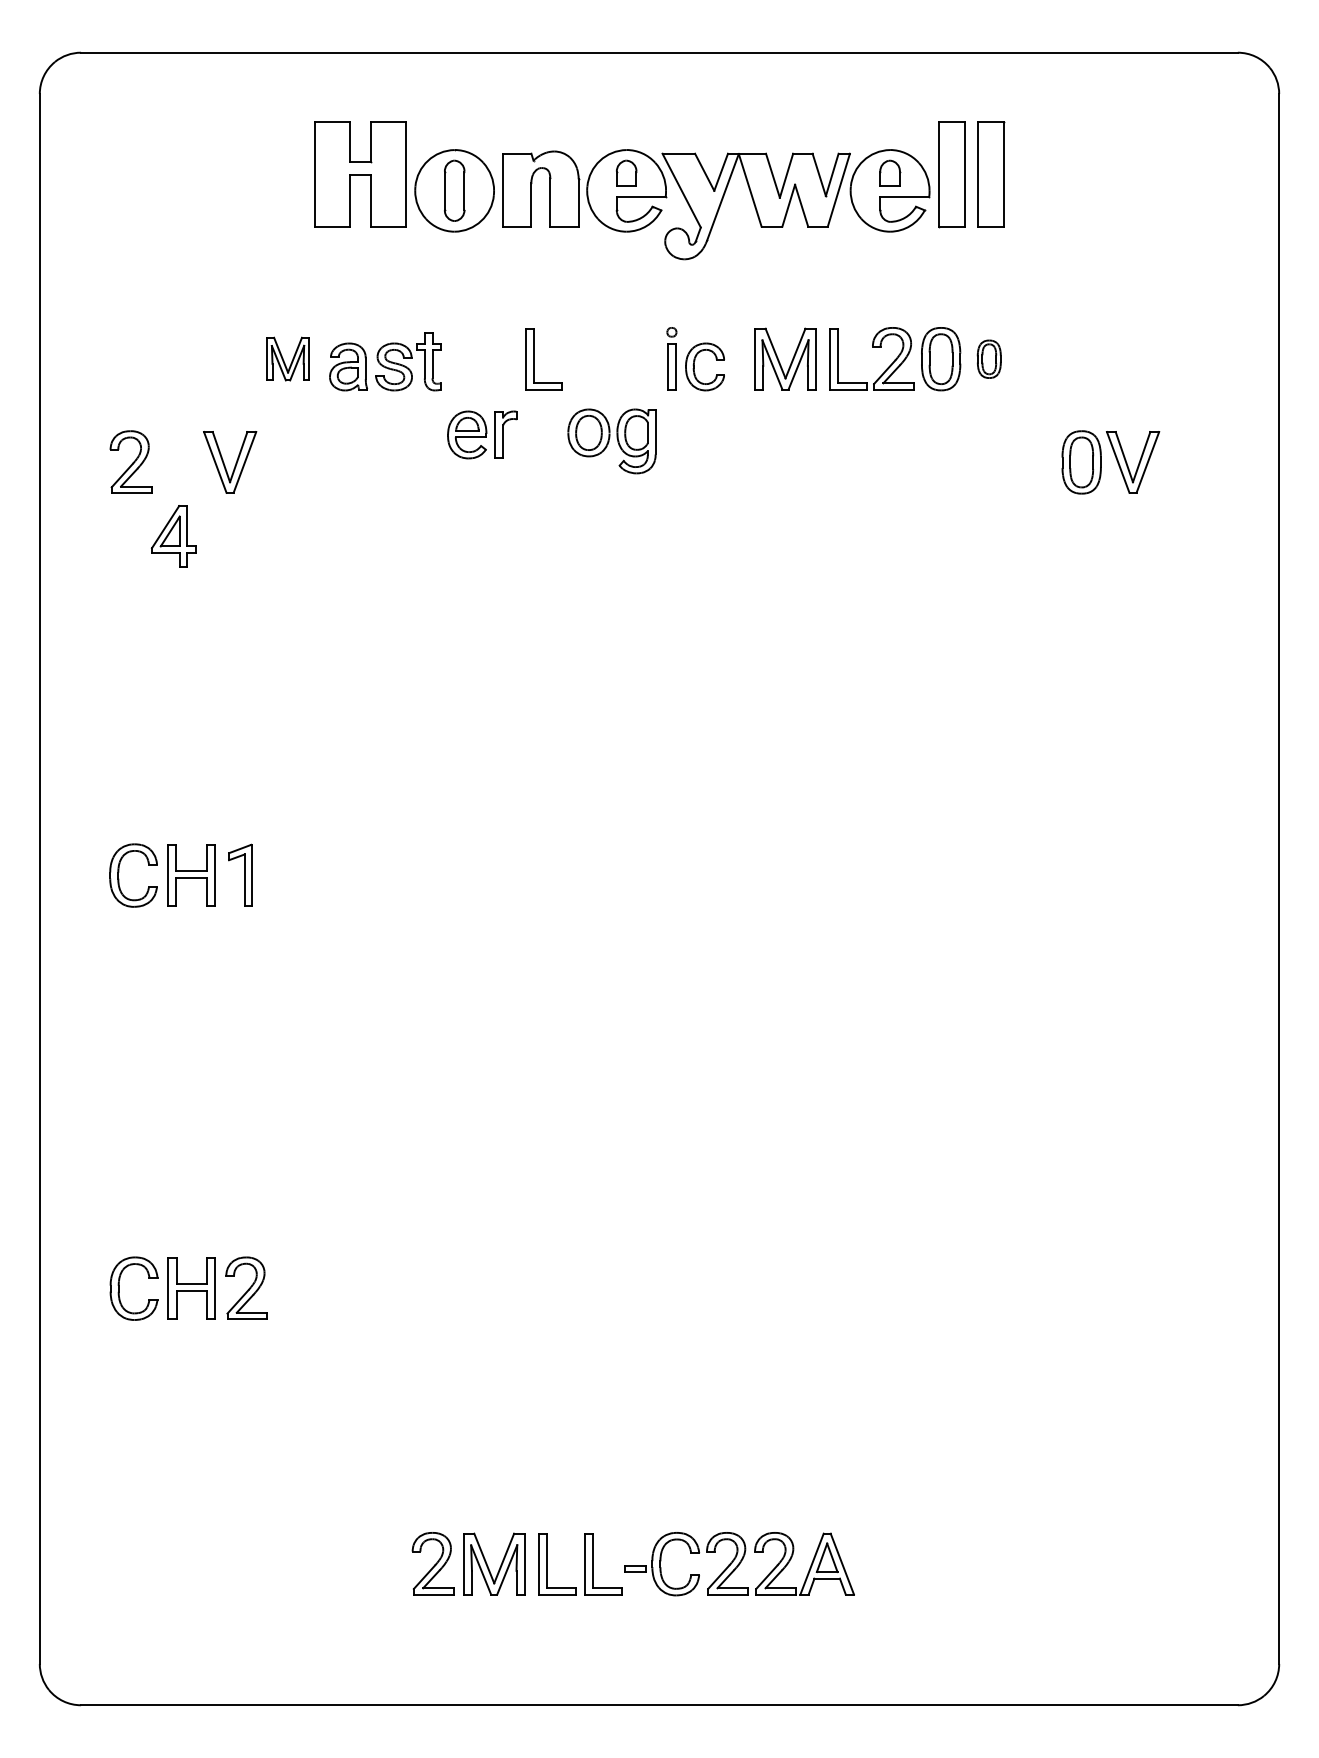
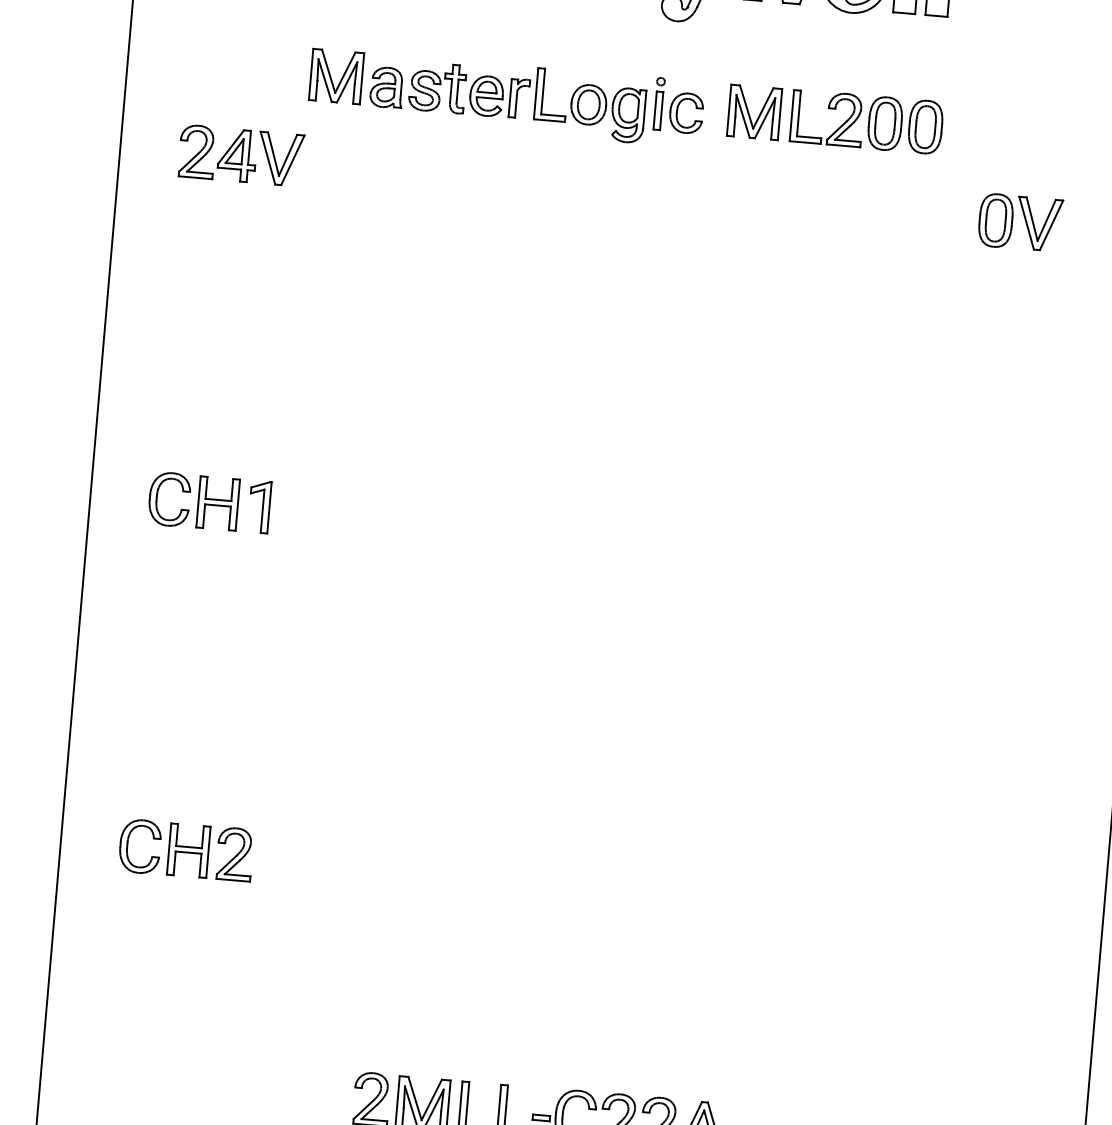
part: (287, 358) -> (336, 76), size x1.43
part: (989, 359) -> (925, 127), size x1.67
part: (482, 434) -> (499, 96), moved
part: (611, 441) -> (607, 113), moved
part: (173, 536) -> (237, 155), moved

